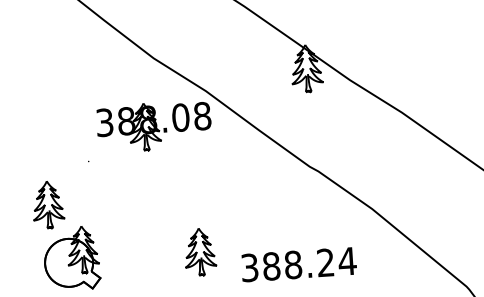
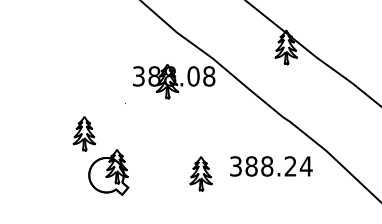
part: (48, 204) -> (84, 133), moved
text: (299, 264) -> (271, 166), moved

